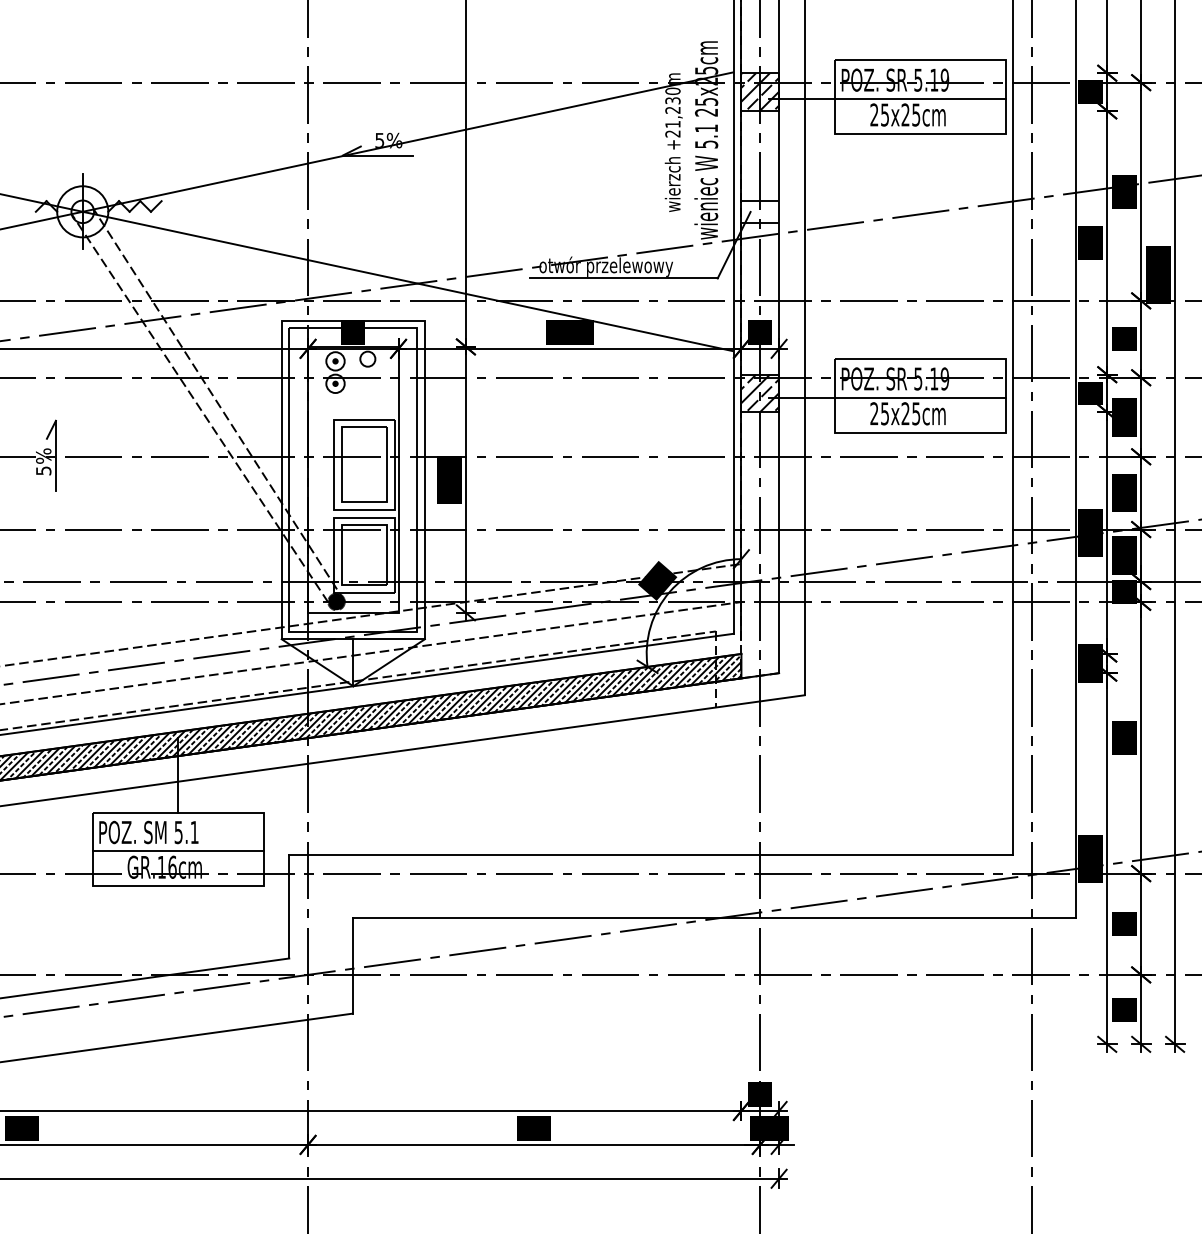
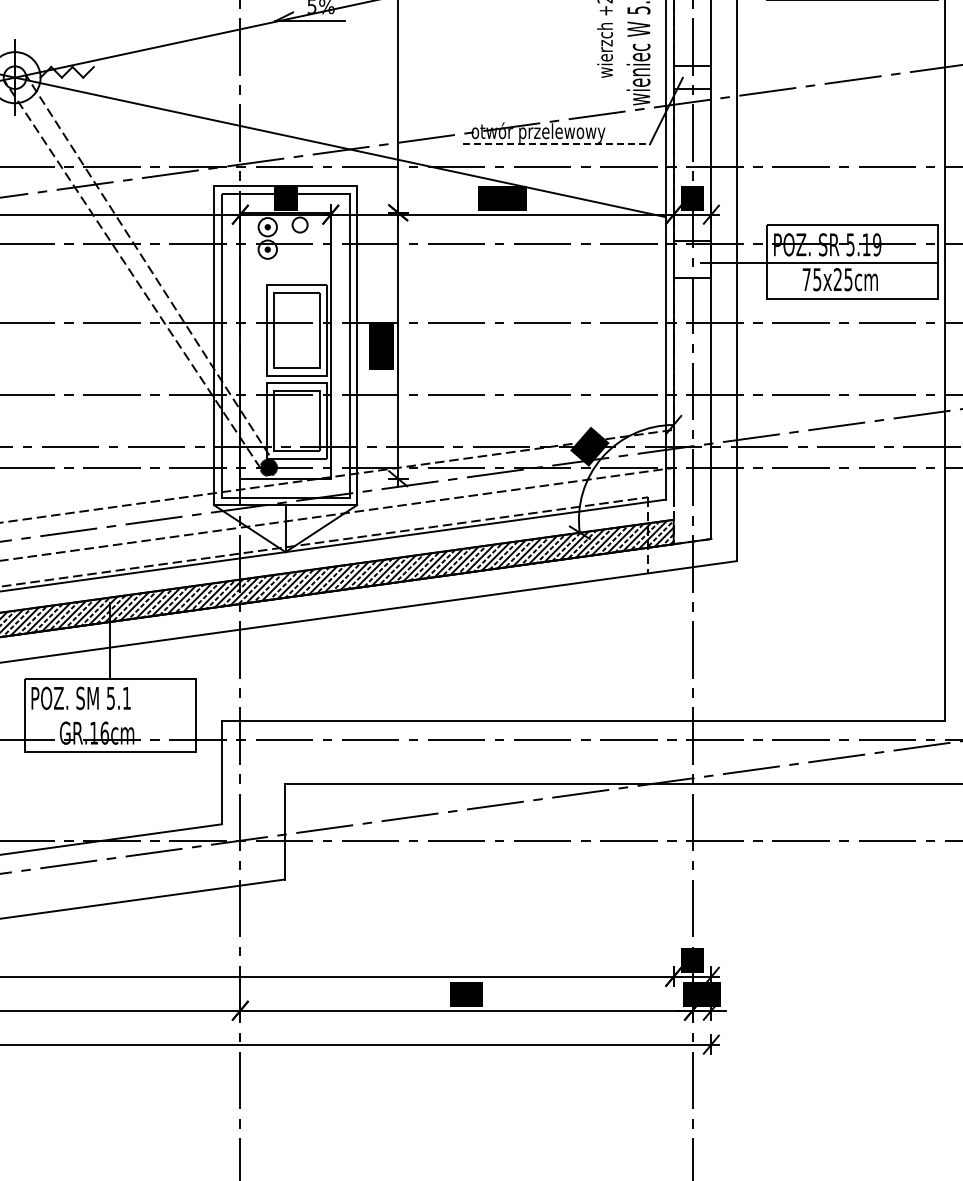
line: (624, 278) -> (556, 144), solid -> dashed
hatch: (760, 393) -> (692, 259), removed
text: (874, 413) -> (806, 279), 25x25cm -> 75x25cm
line: (177, 851) -> (109, 717), removed

